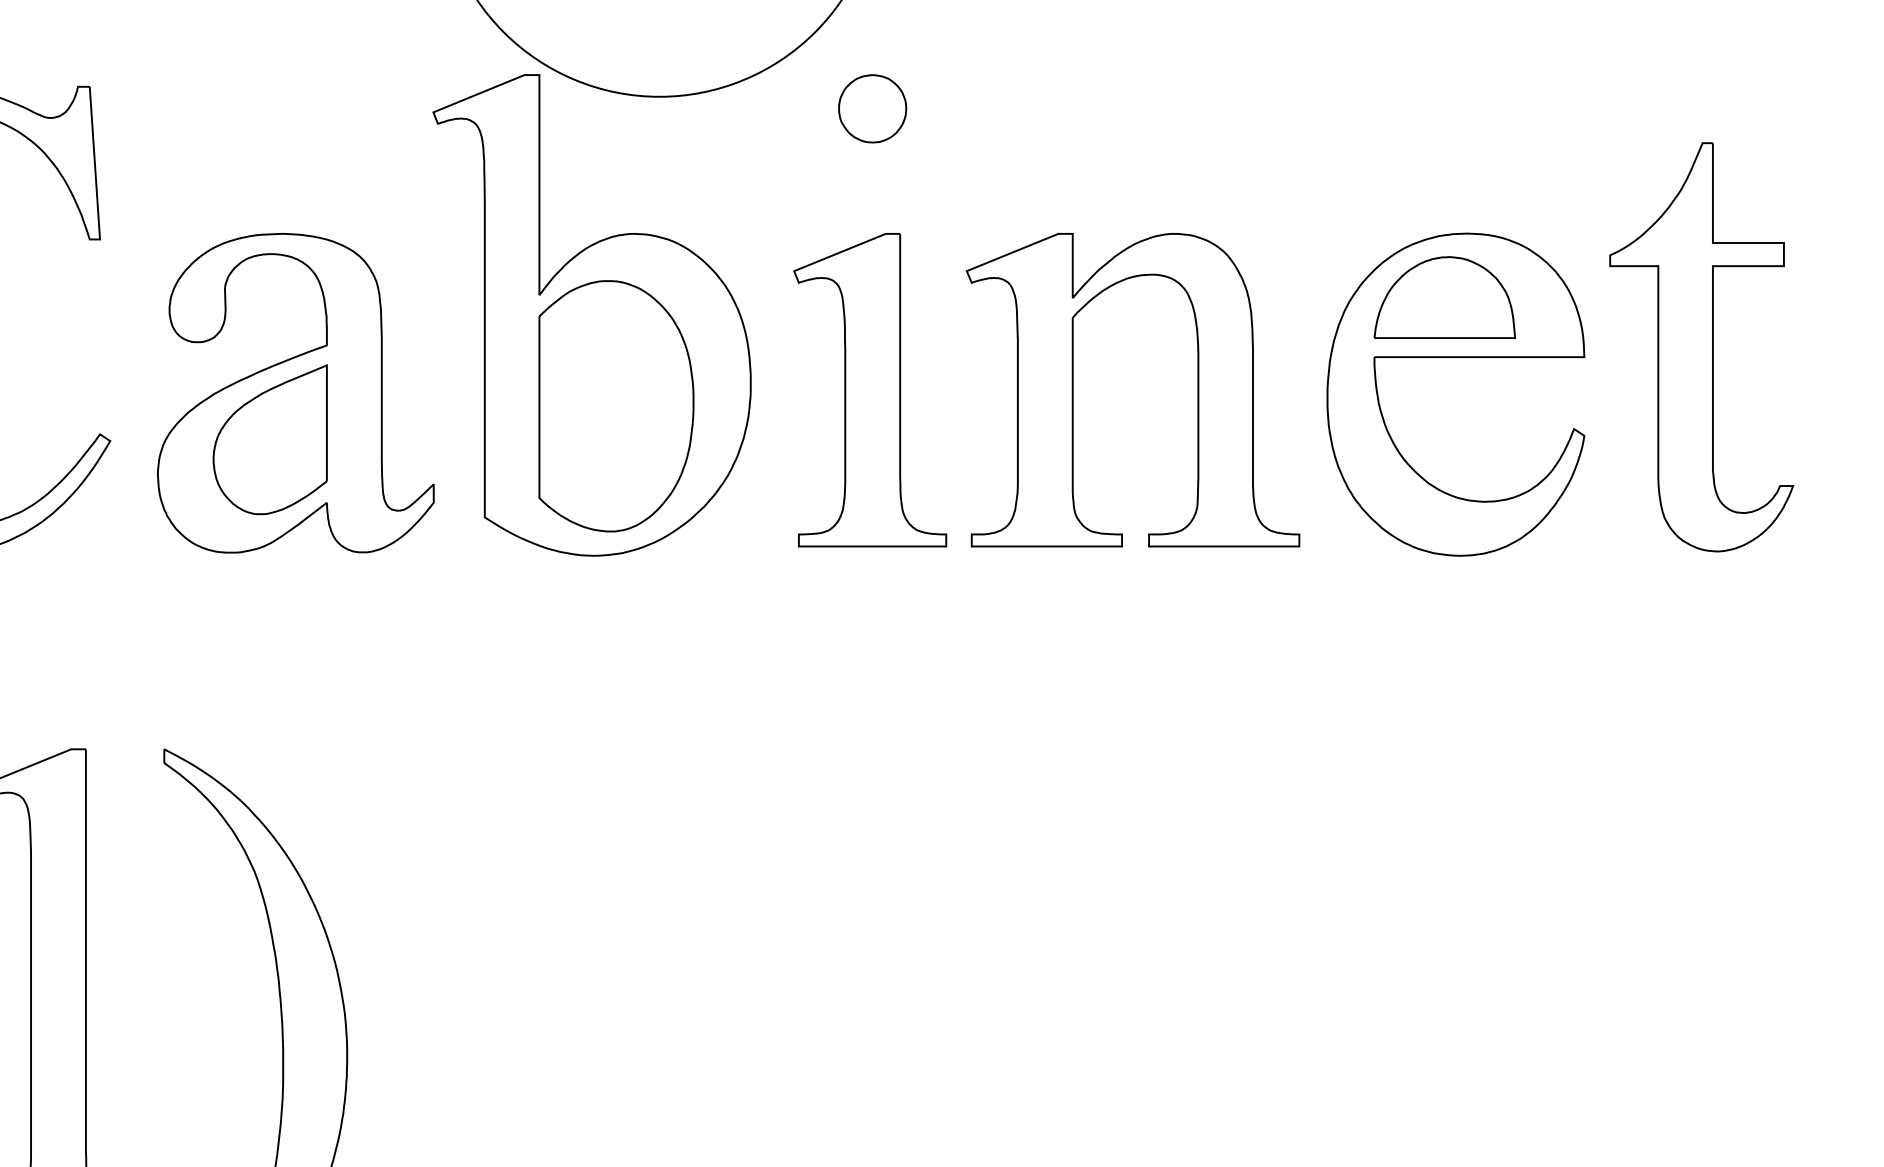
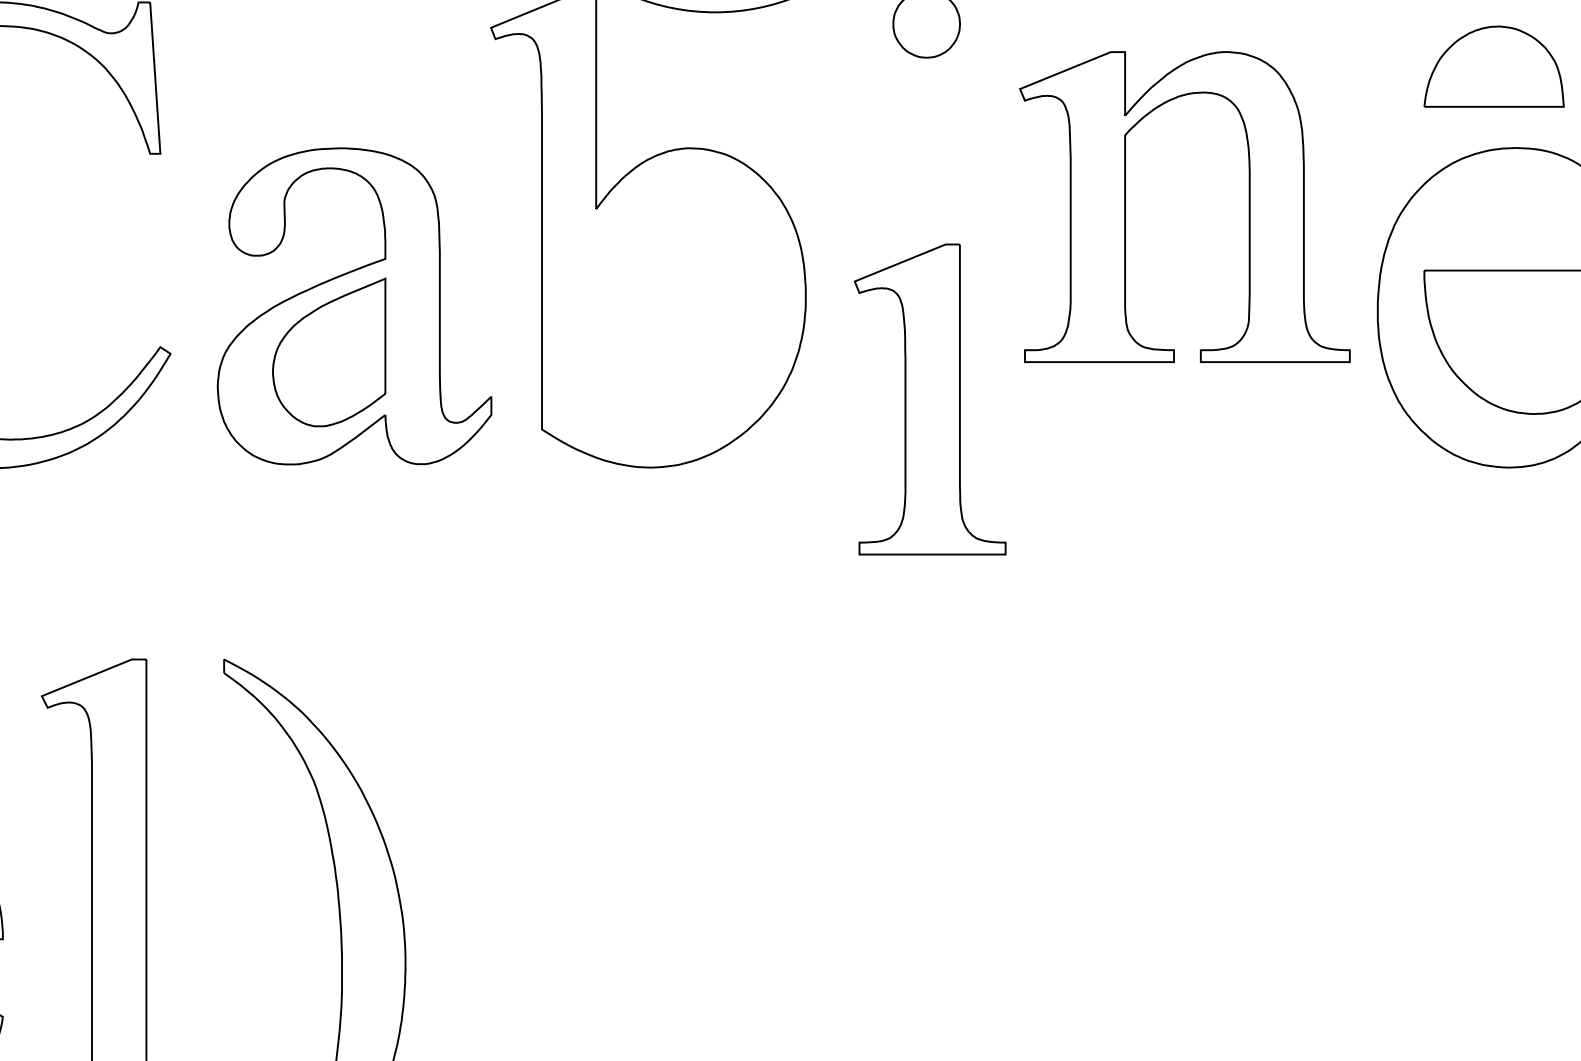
part: (1444, 297) -> (1493, 66), moved
part: (870, 390) -> (930, 399), moved
part: (1073, 390) -> (1125, 207), moved
part: (616, 406) -> (672, 319), removed

